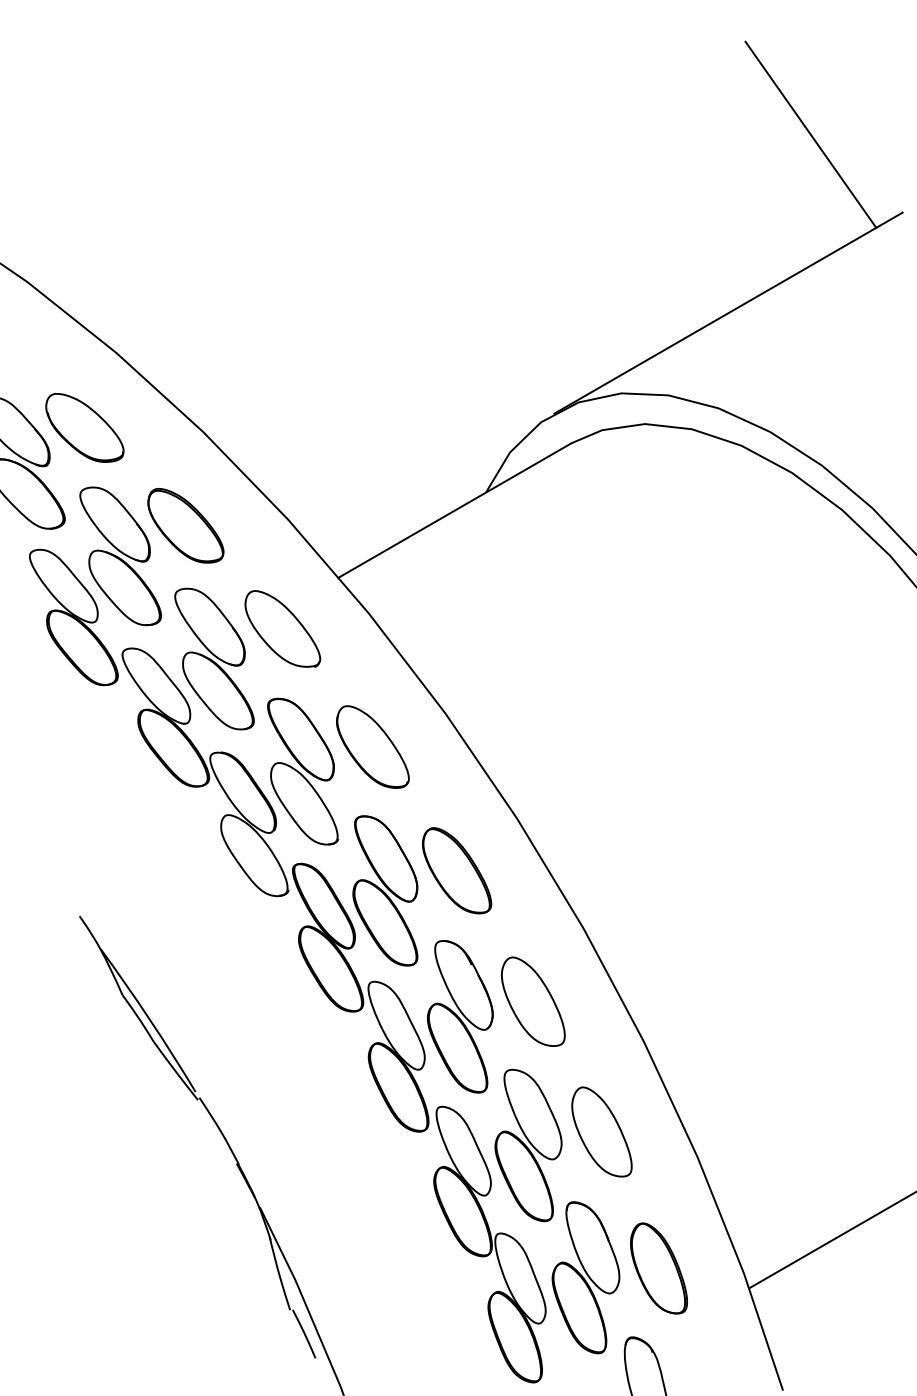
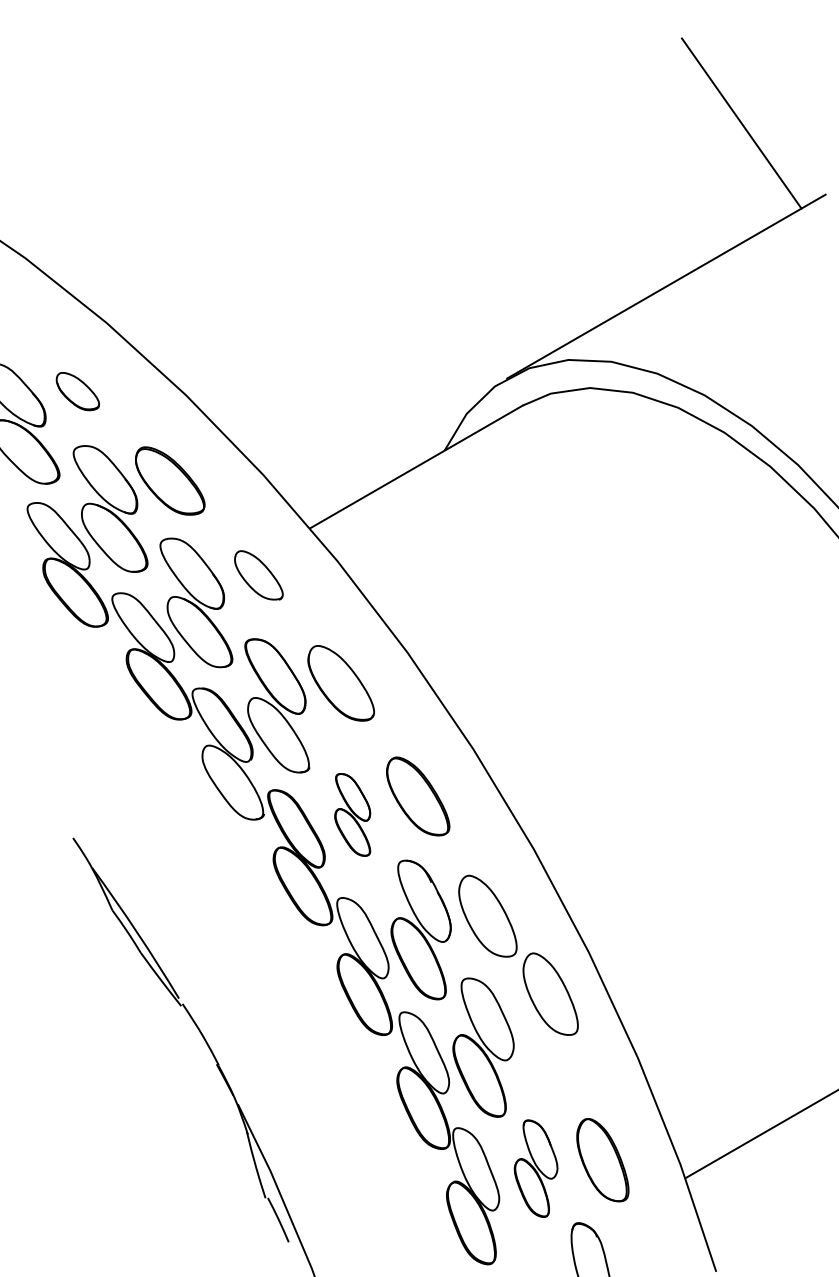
part: (84, 427) -> (77, 391), size x0.6
part: (282, 628) -> (258, 574), size x0.7
part: (385, 890) -> (352, 814), size x0.6
part: (601, 1131) -> (550, 993), moved
part: (585, 1277) -> (535, 1168), size x0.7

